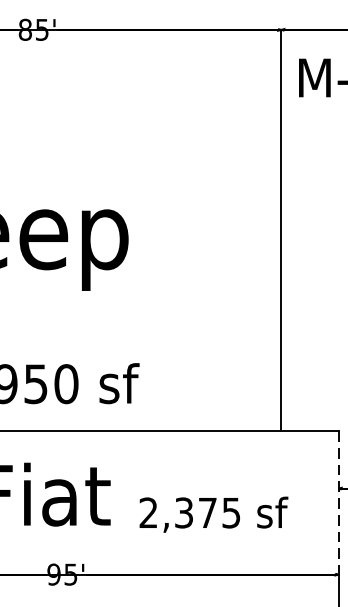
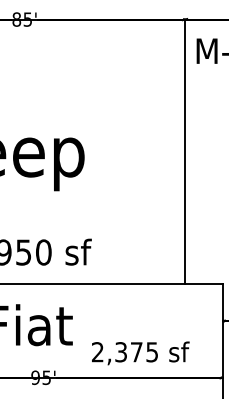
line: (338, 504) -> (222, 331), dashed -> solid
text: (213, 514) -> (140, 353), moved

